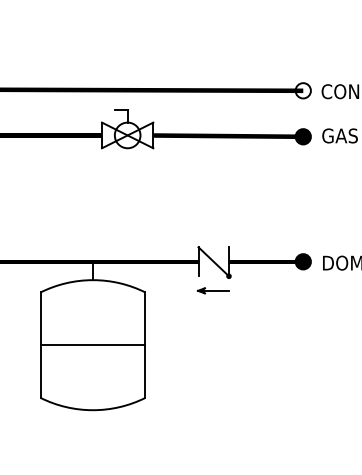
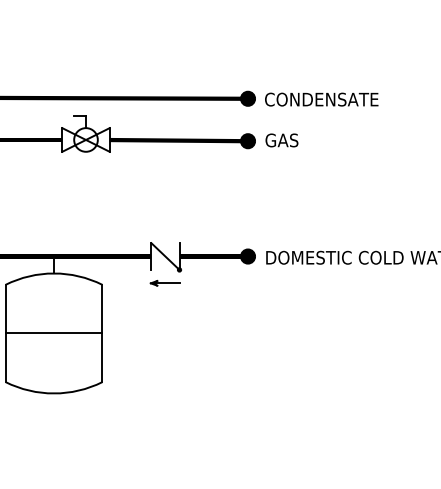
fill: (302, 90) -> (247, 98), added

